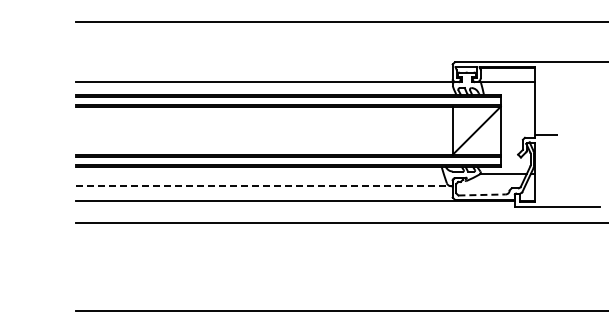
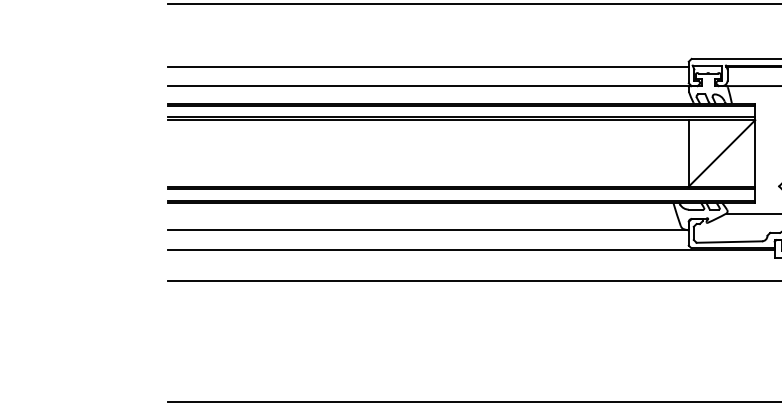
line: (263, 68) -> (427, 67), added
line: (264, 186) -> (428, 230), dashed -> solid
line: (482, 194) -> (729, 241), dashed -> solid

